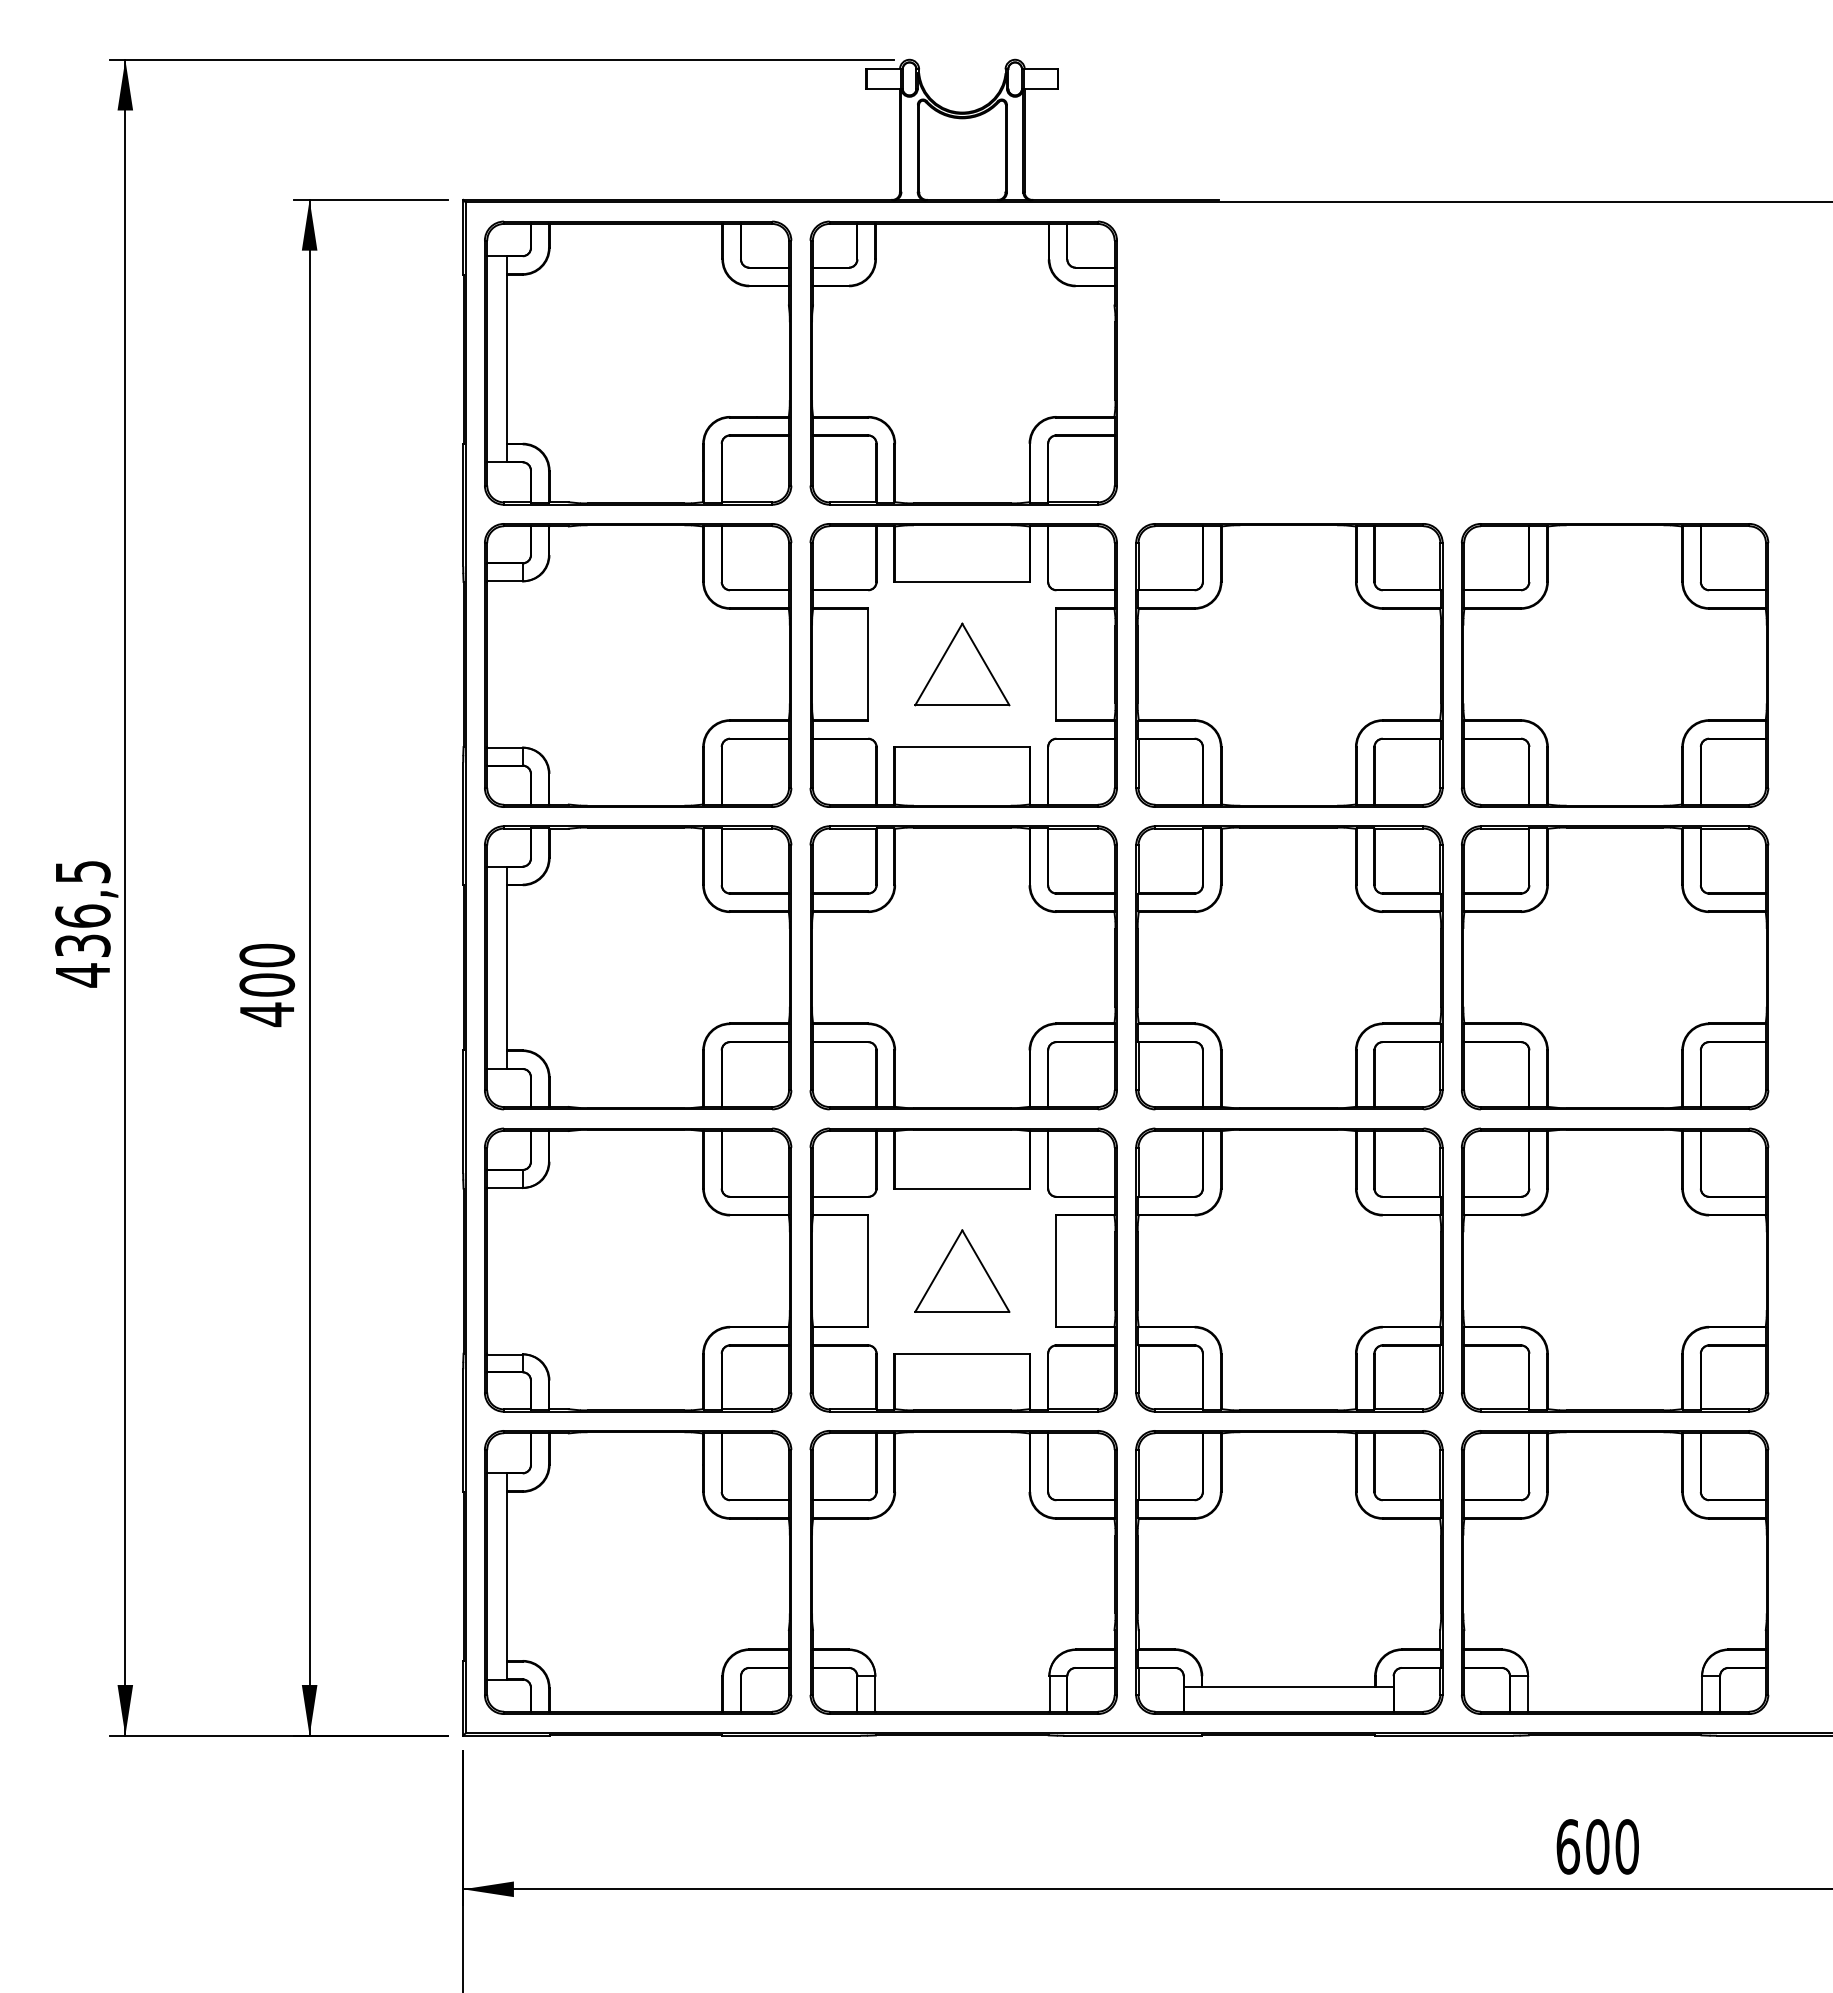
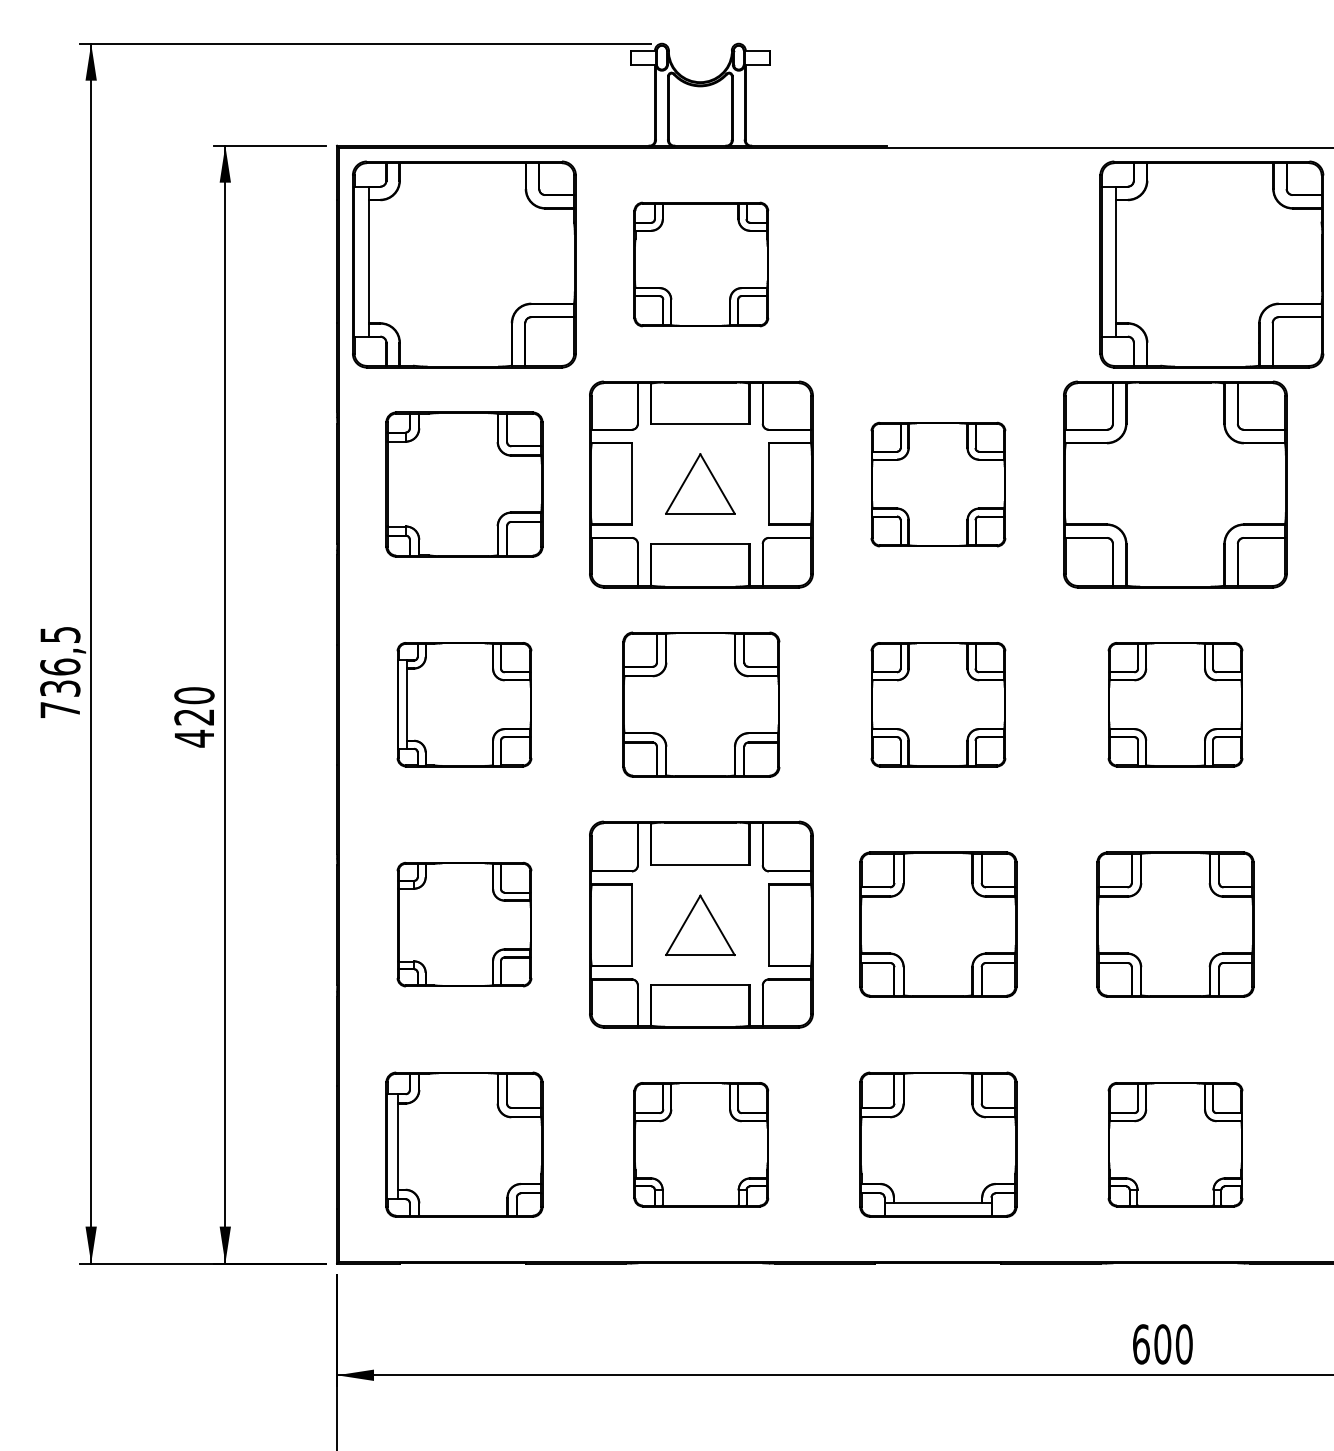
part: (963, 362) -> (701, 264), size x0.6
part: (1665, 362) -> (1212, 264), added
part: (638, 665) -> (464, 484), size x0.7
part: (1289, 665) -> (938, 484), size x0.6
part: (638, 967) -> (464, 704), size x0.6
part: (963, 967) -> (701, 704), size x0.7
part: (1289, 967) -> (938, 704), size x0.6
part: (1615, 967) -> (1175, 704), size x0.6
text: (82, 975) -> (60, 710), 436,5 -> 736,5
text: (267, 984) -> (194, 716), 400 -> 420
part: (638, 1269) -> (464, 924), size x0.6
part: (1289, 1269) -> (938, 924), size x0.7
part: (1615, 1269) -> (1175, 924), size x0.7
part: (638, 1572) -> (464, 1144), size x0.7
part: (963, 1572) -> (701, 1144), size x0.6
part: (1289, 1572) -> (938, 1144), size x0.7
part: (1615, 1572) -> (1175, 1144), size x0.6

